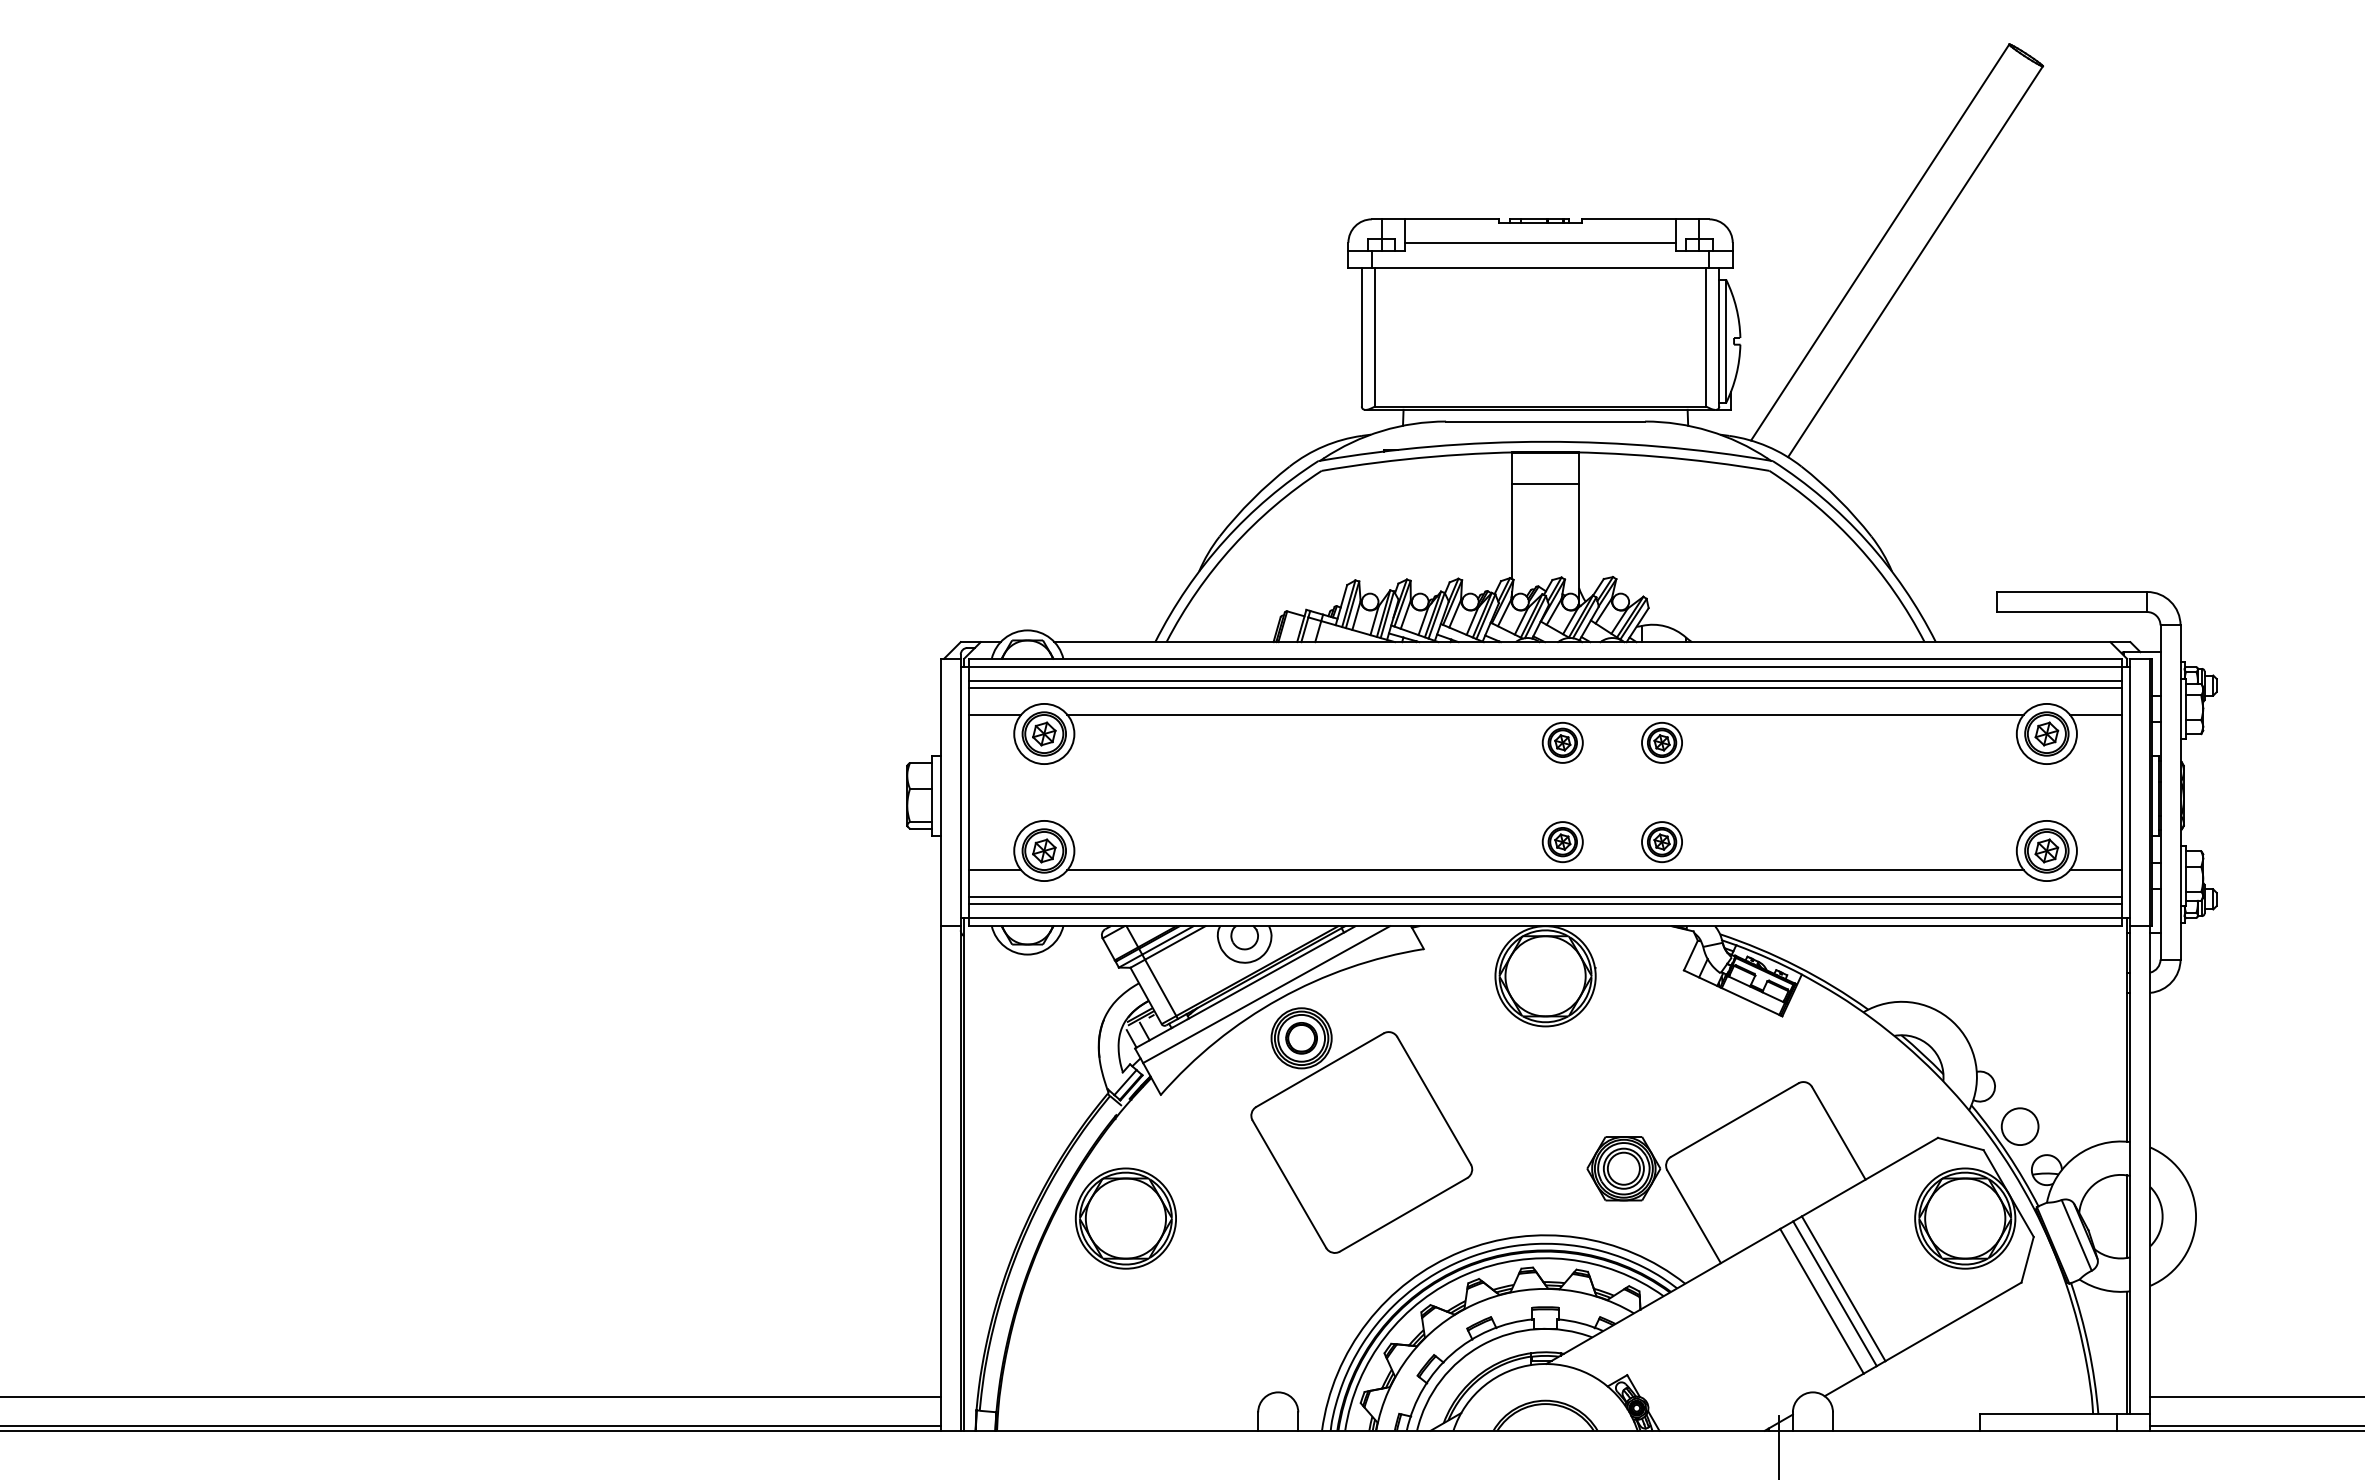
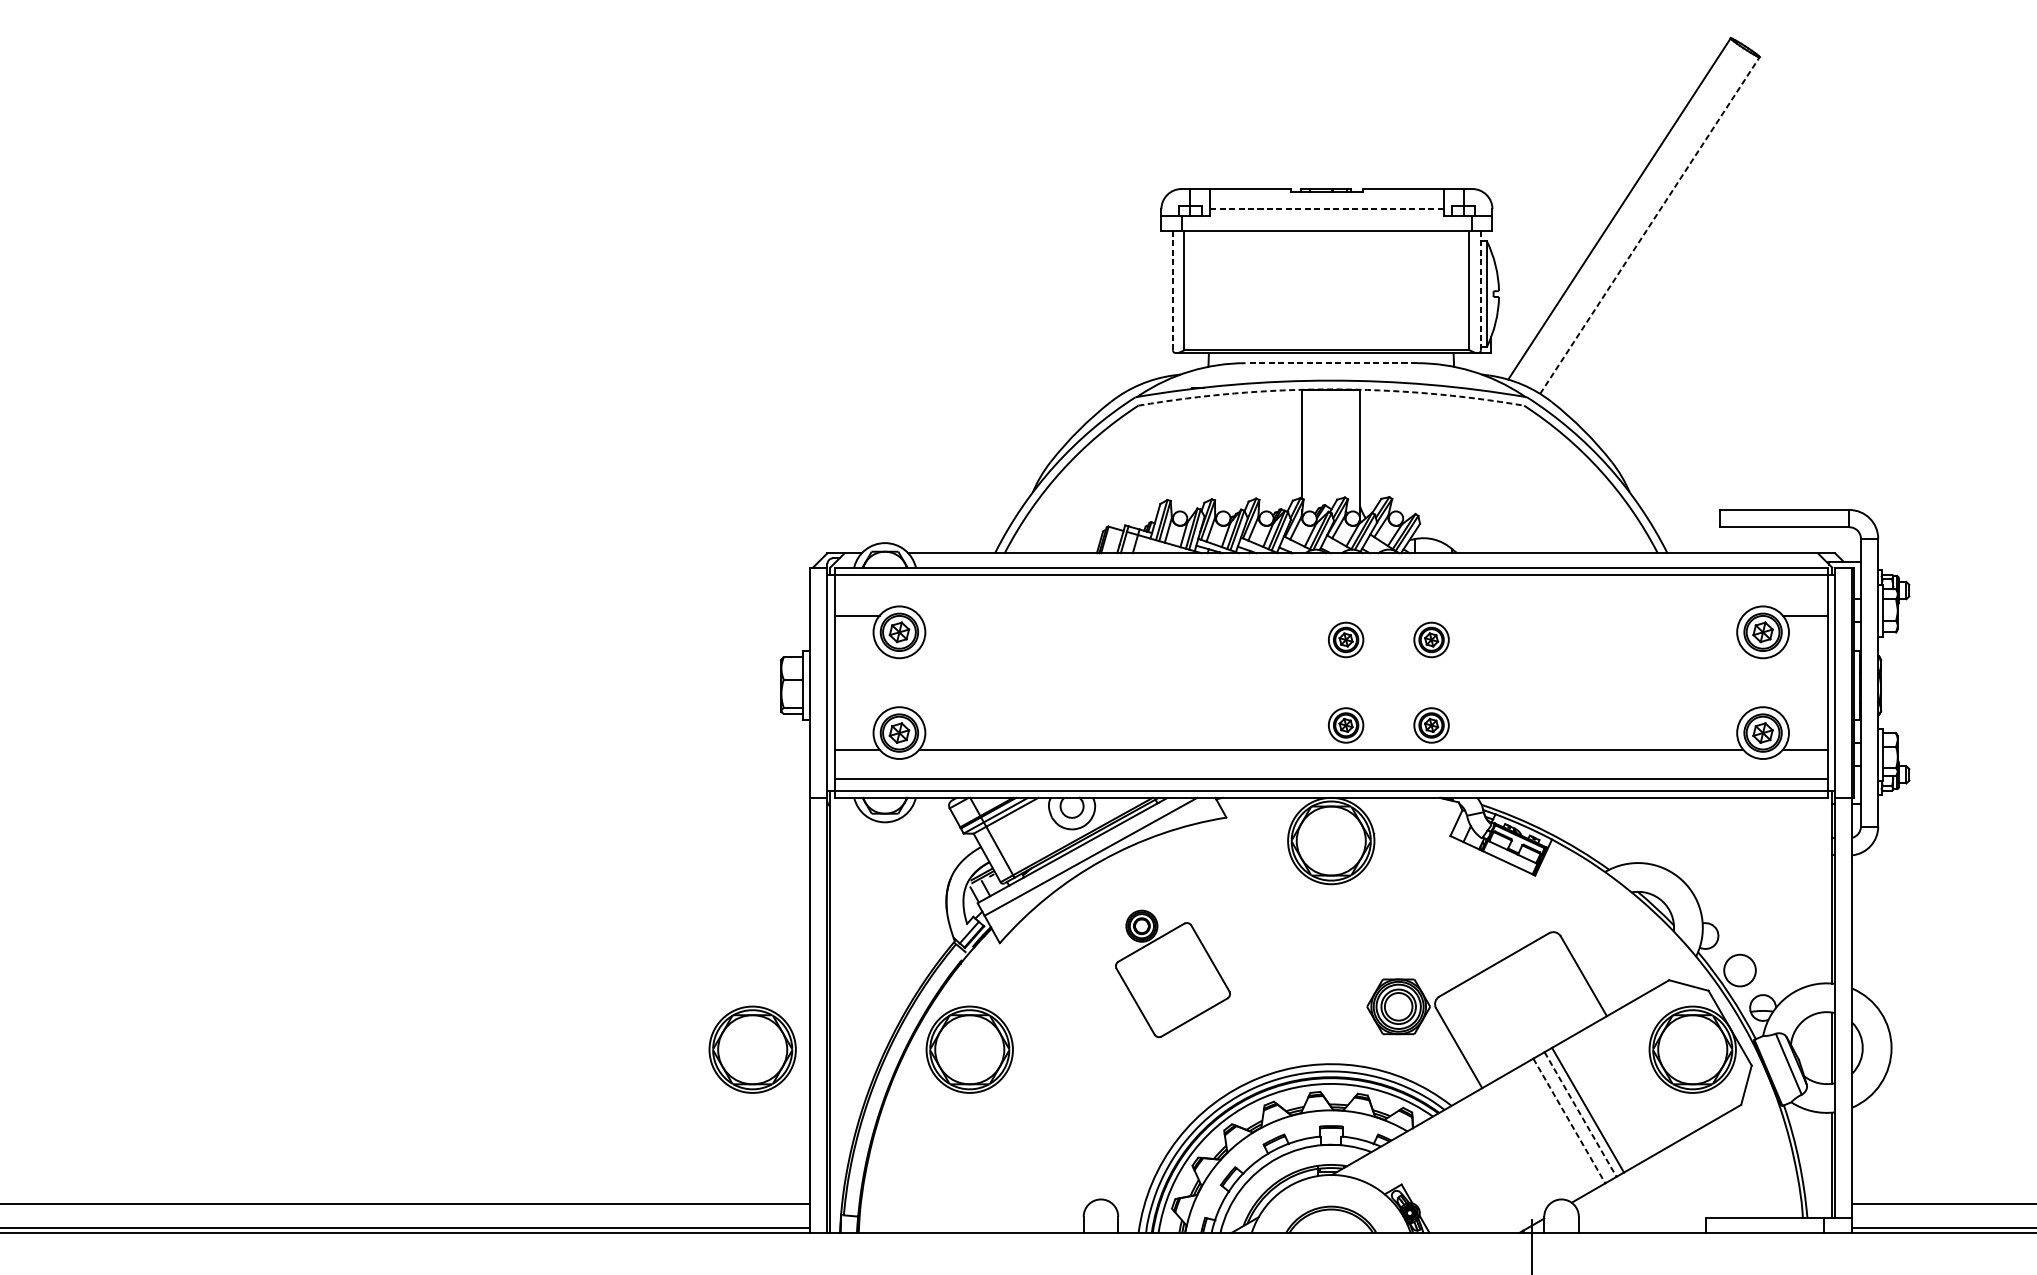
line: (1540, 242) -> (1326, 208), solid -> dashed
line: (1915, 261) -> (1649, 225), solid -> dashed
line: (1361, 337) -> (1172, 290), solid -> dashed
line: (1719, 337) -> (1481, 290), solid -> dashed
line: (1545, 421) -> (1331, 363), solid -> dashed
arc: (1545, 452) -> (1331, 389), solid -> dashed
line: (1545, 484) -> (1331, 417), removed
line: (1545, 680) -> (1331, 586), removed
line: (1545, 688) -> (1331, 593), removed
line: (1545, 714) -> (1331, 615), removed
line: (1545, 897) -> (1331, 773), removed
part: (1361, 1130) -> (1172, 973), size x0.6
part: (873, 1218) -> (752, 1049), added
line: (1835, 1293) -> (1580, 1114), solid -> dashed
line: (1821, 1301) -> (1568, 1121), solid -> dashed

